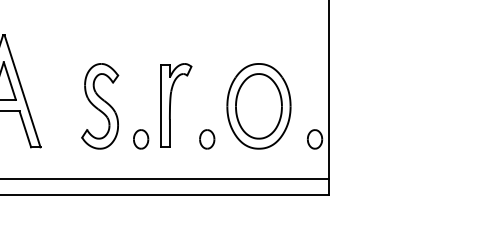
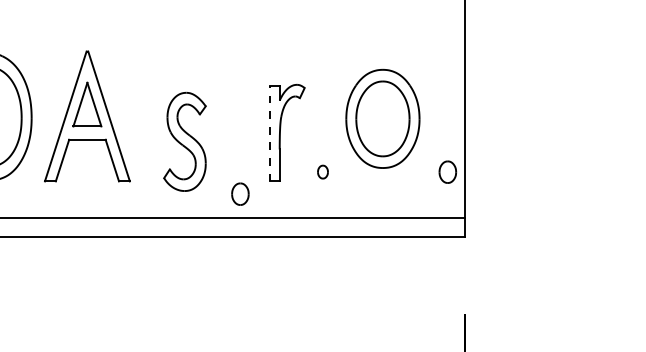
part: (99, 105) -> (184, 141), moved
line: (161, 105) -> (269, 133), solid -> dashed
part: (258, 105) -> (382, 118), moved
part: (141, 138) -> (240, 193), moved
part: (206, 138) -> (322, 171), size x0.6

